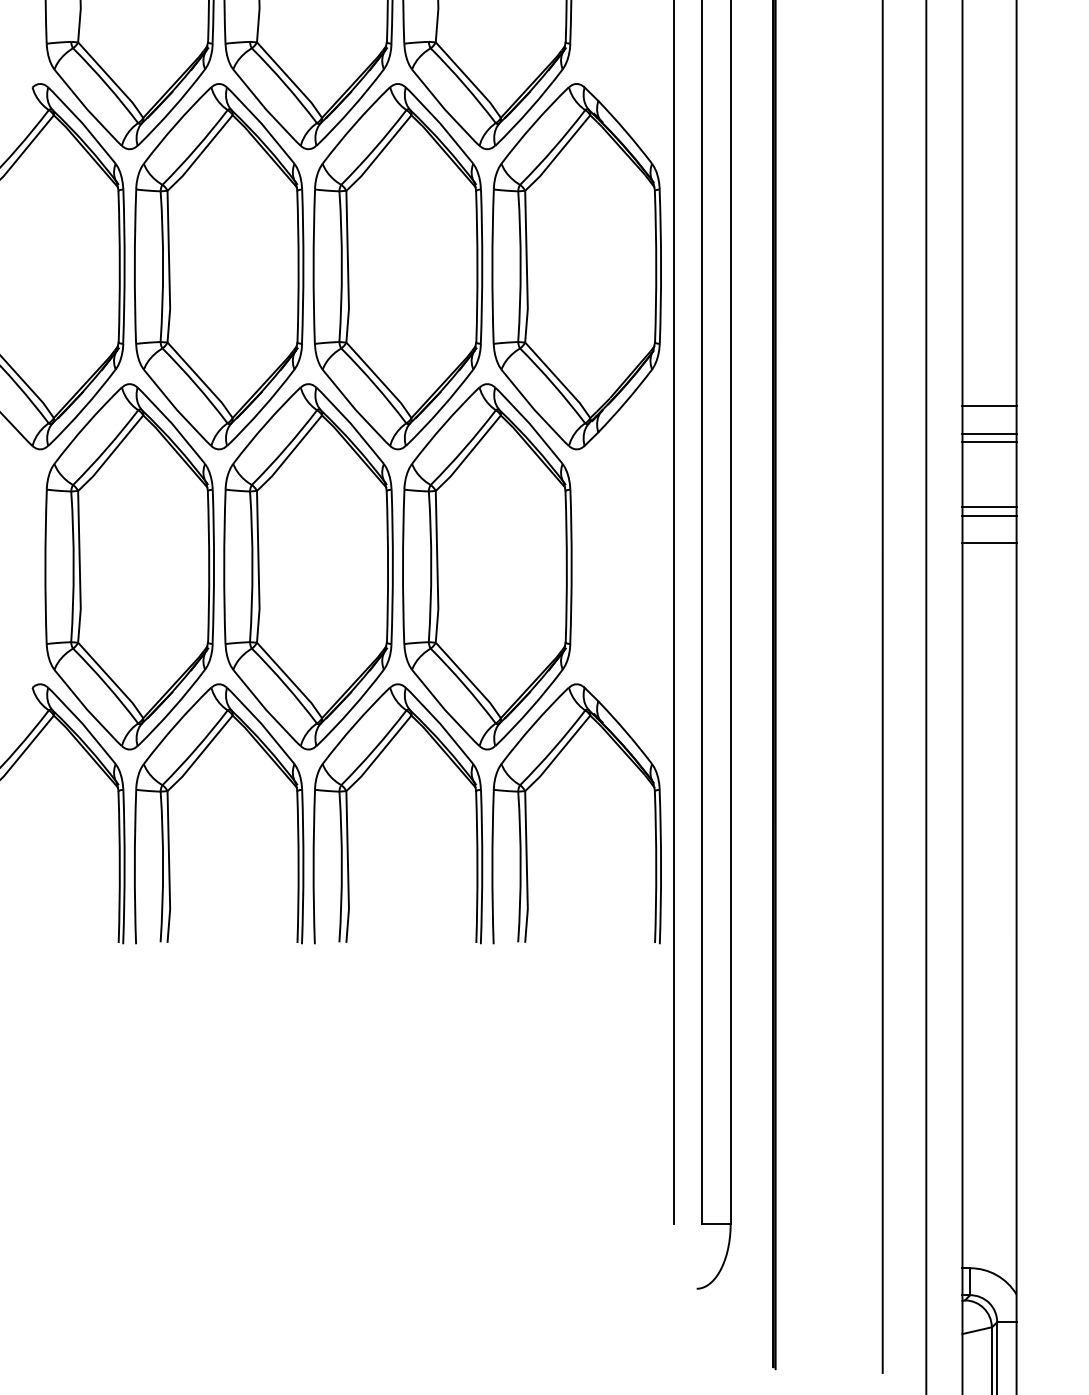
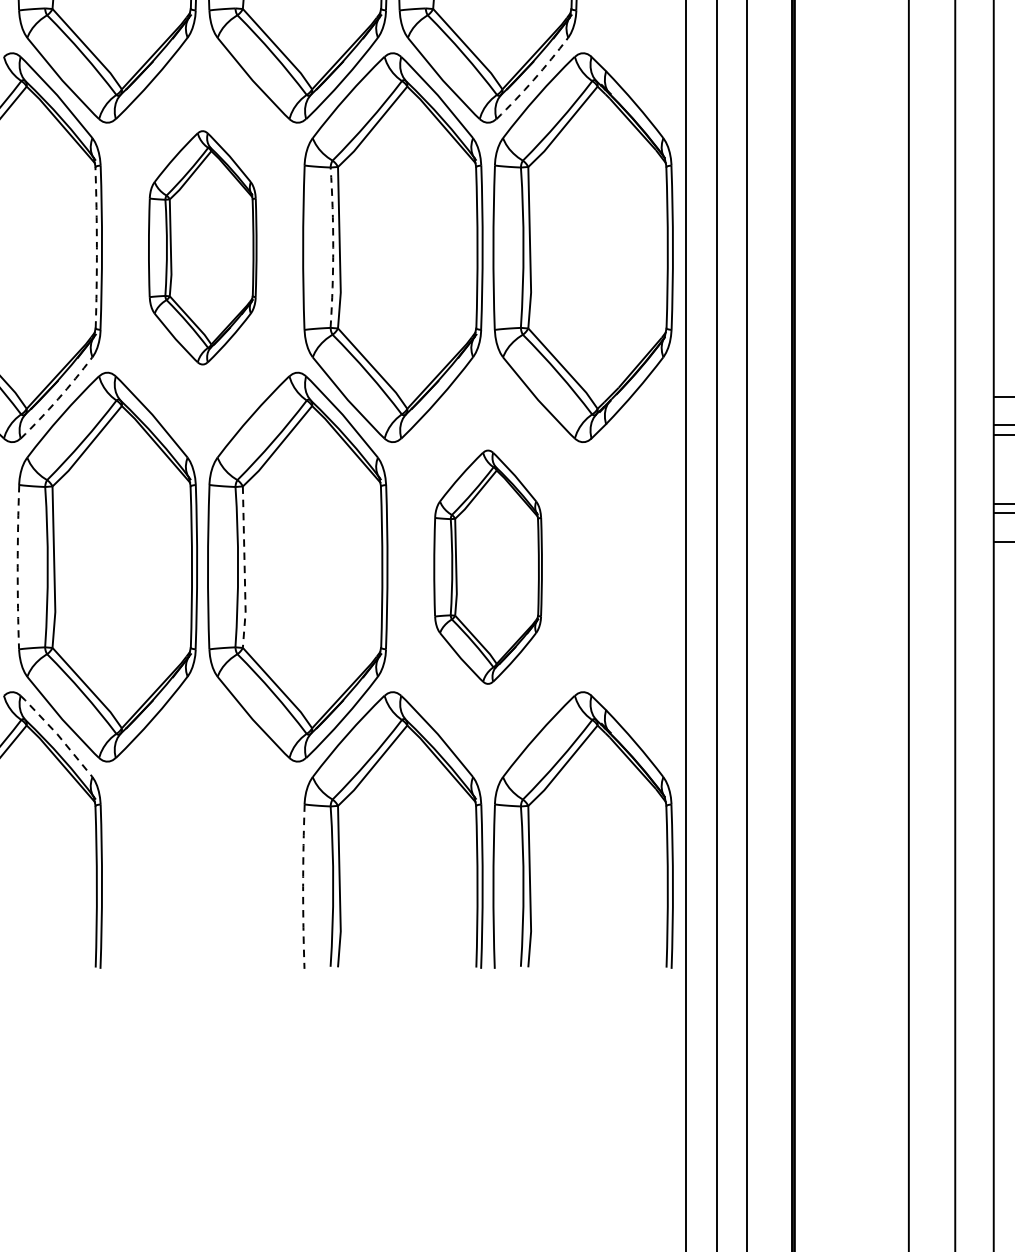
arc: (530, 108) -> (533, 79), solid -> dashed
arc: (119, 266) -> (96, 247), solid -> dashed
part: (219, 266) -> (202, 247), size x0.6
arc: (341, 266) -> (332, 247), solid -> dashed
arc: (83, 409) -> (58, 399), solid -> dashed
arc: (45, 566) -> (17, 566), solid -> dashed
part: (487, 566) -> (488, 566), size x0.6
line: (258, 567) -> (244, 567), solid -> dashed
line: (83, 724) -> (58, 734), solid -> dashed
part: (169, 819) -> (149, 836), removed
arc: (313, 867) -> (303, 887), solid -> dashed

